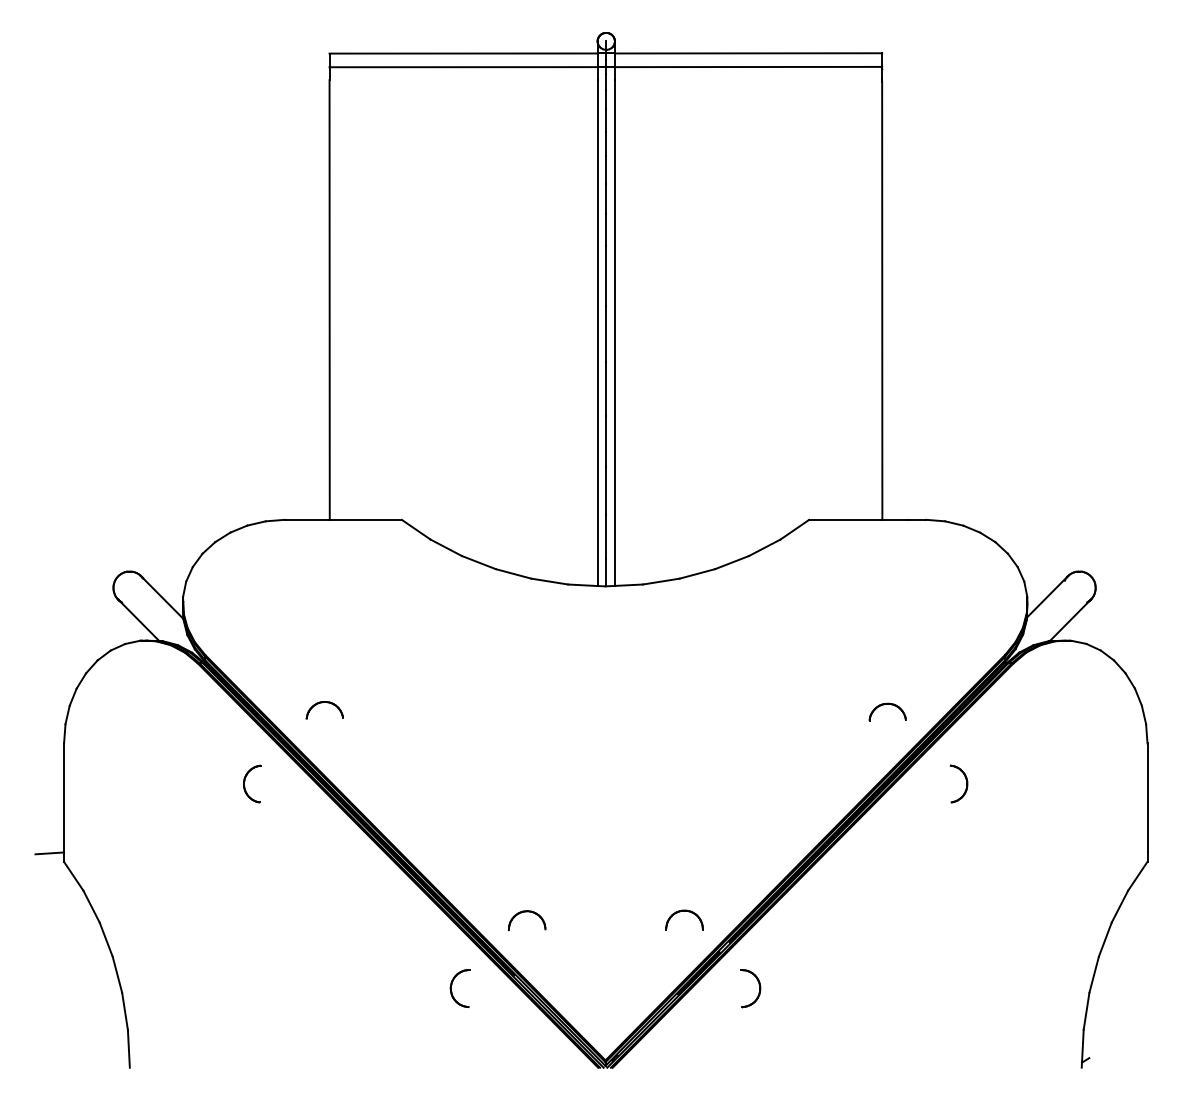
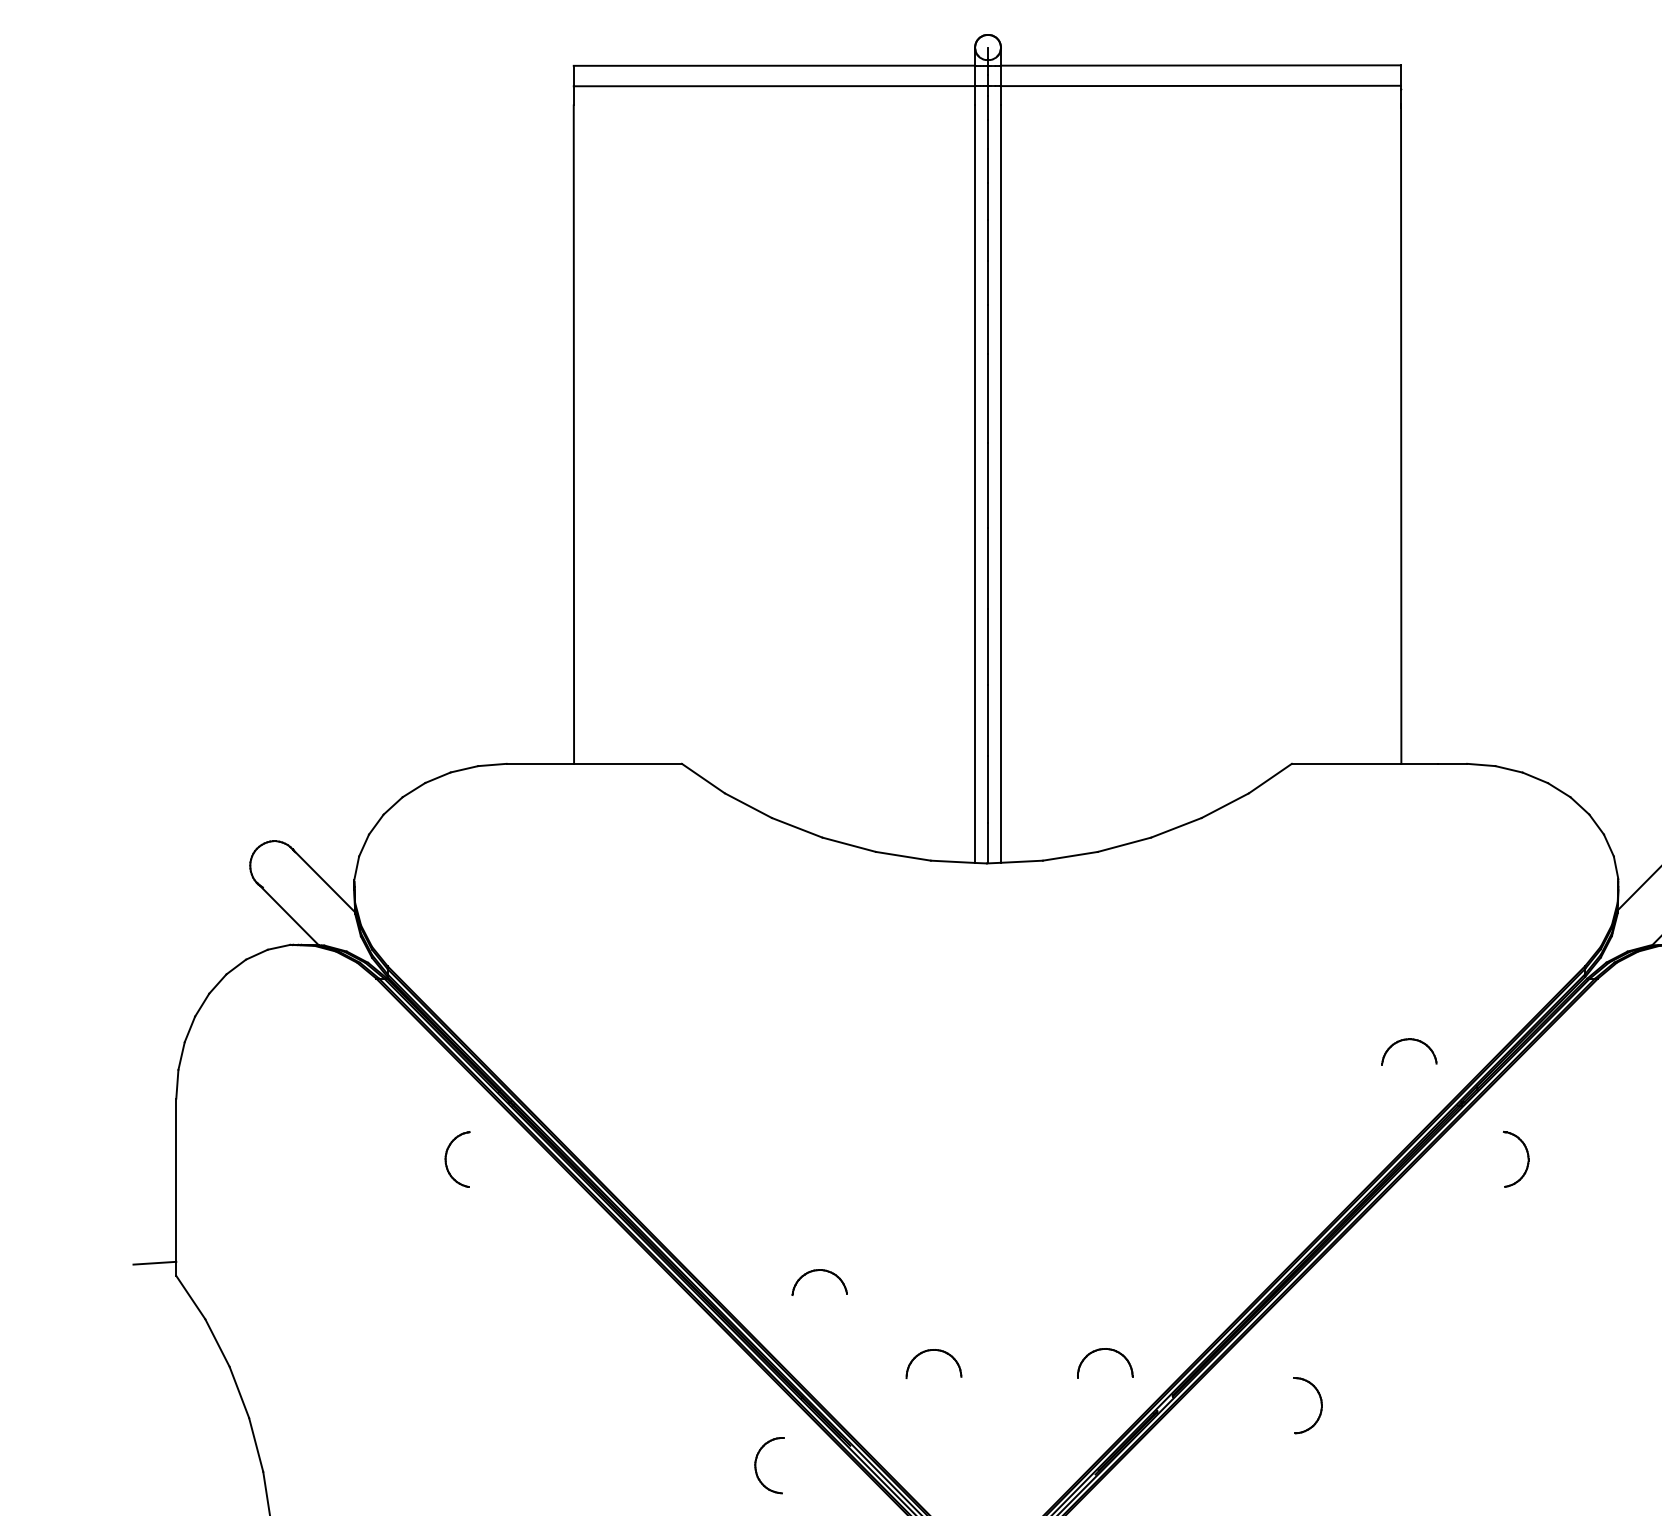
part: (322, 703) -> (816, 1272), moved
part: (527, 912) -> (934, 1351), moved
part: (758, 984) -> (1319, 1399), moved

